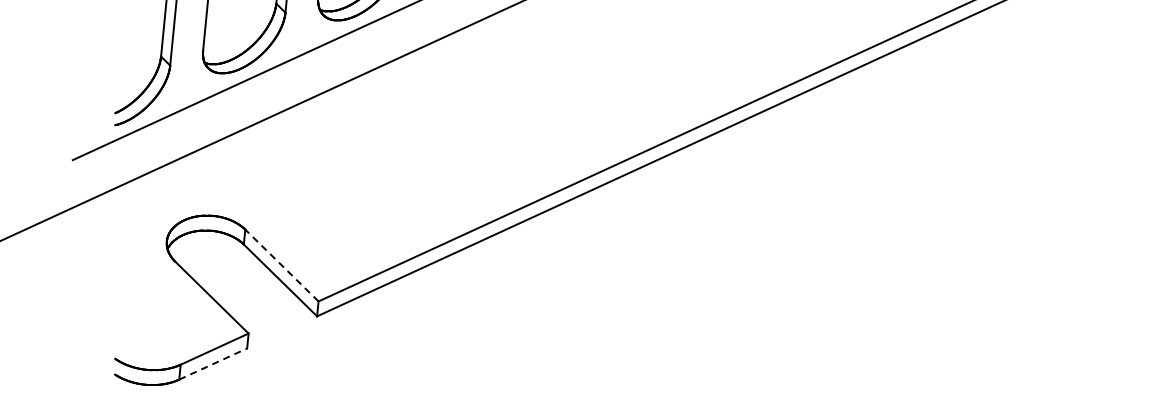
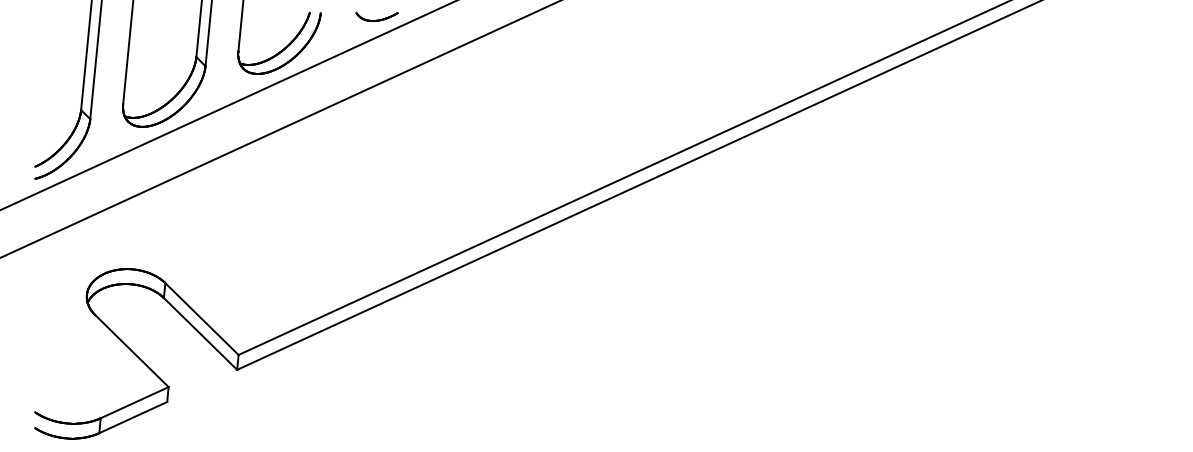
line: (281, 264) -> (201, 318), dashed -> solid
line: (213, 363) -> (133, 417), dashed -> solid

